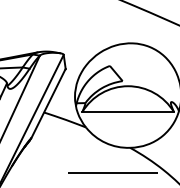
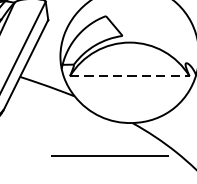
line: (128, 112) -> (130, 76), solid -> dashed

